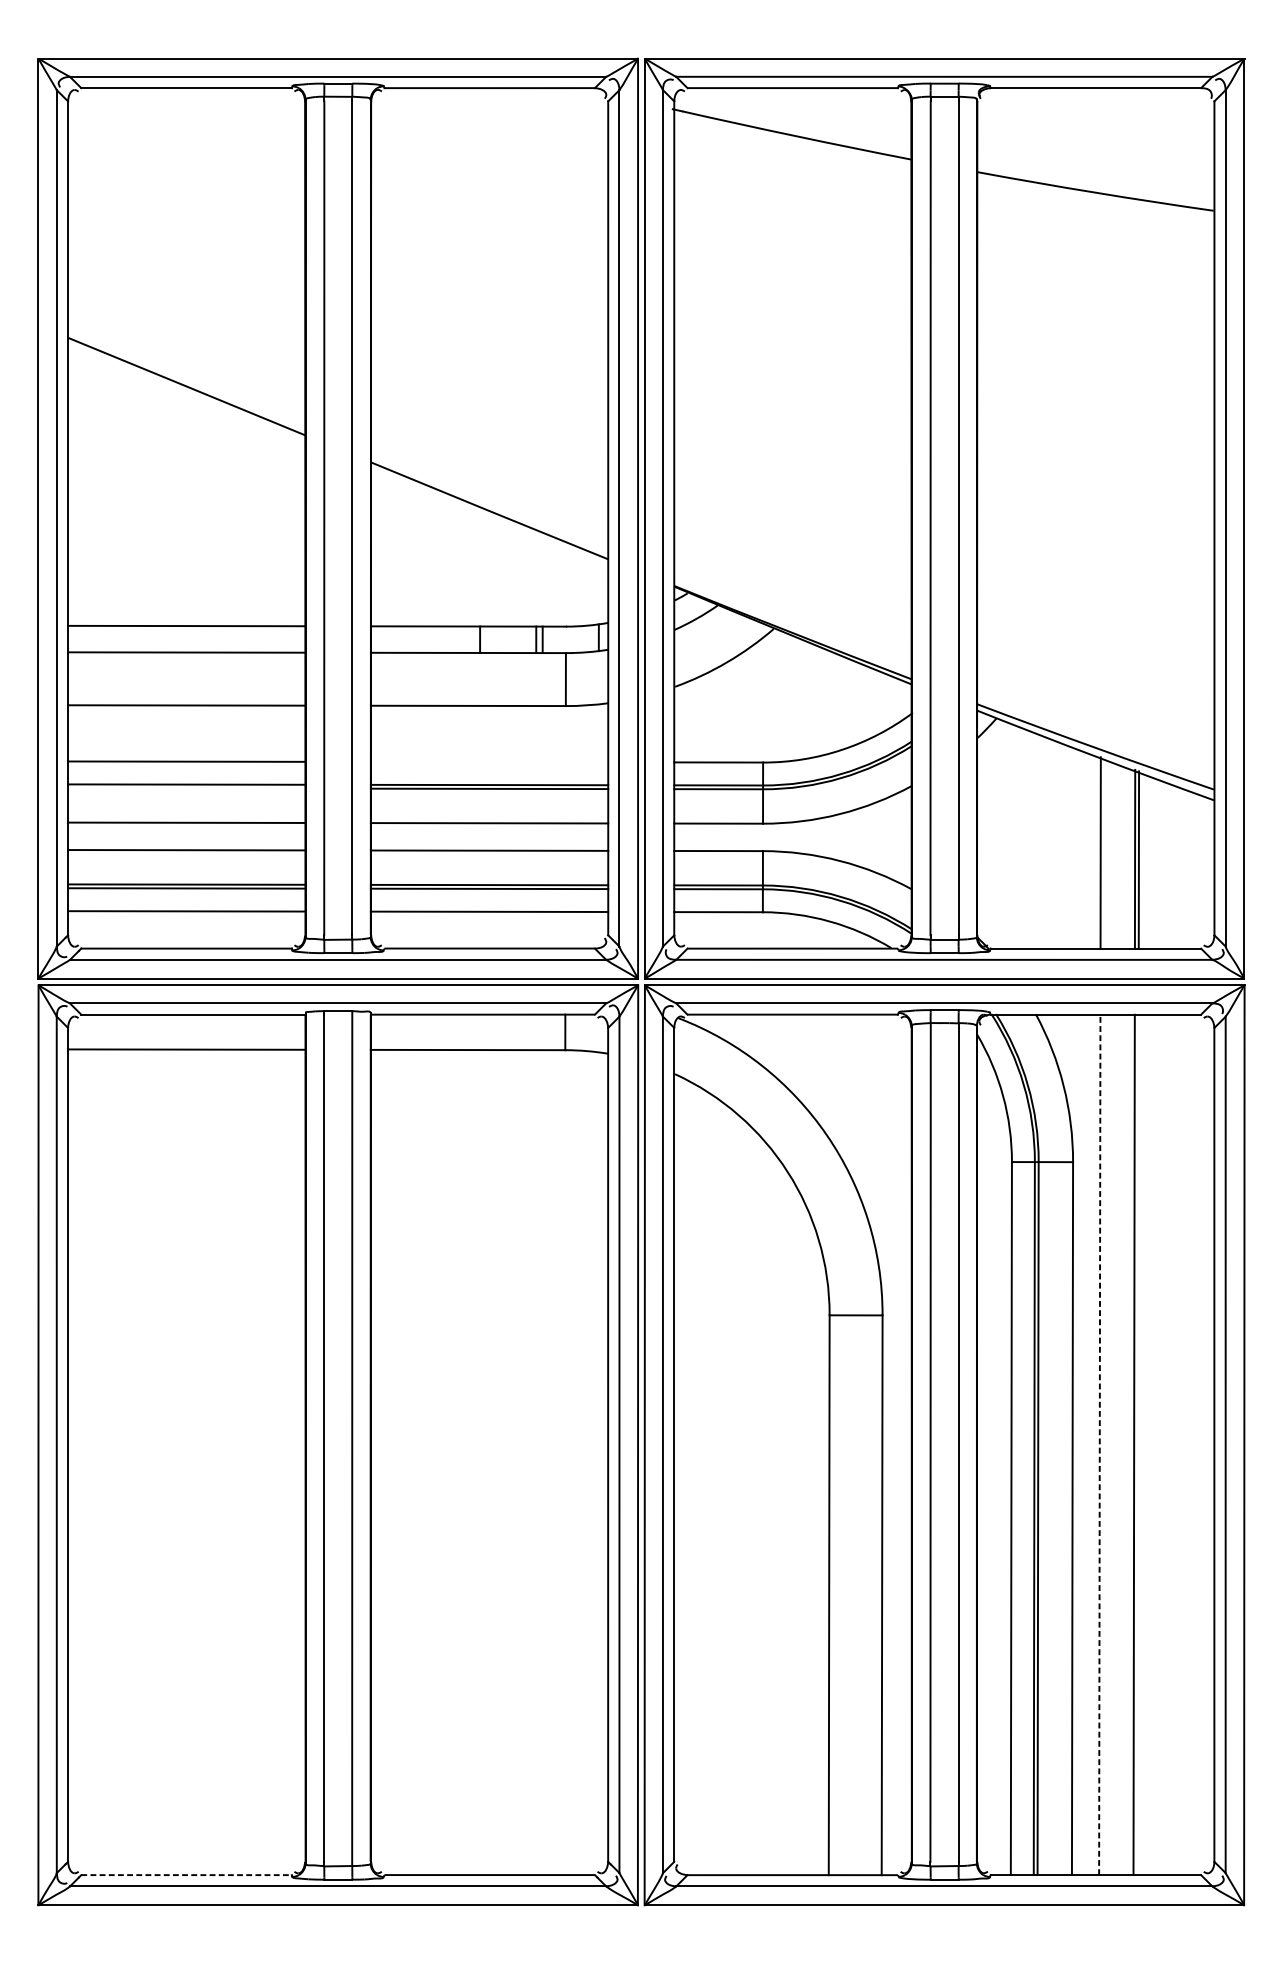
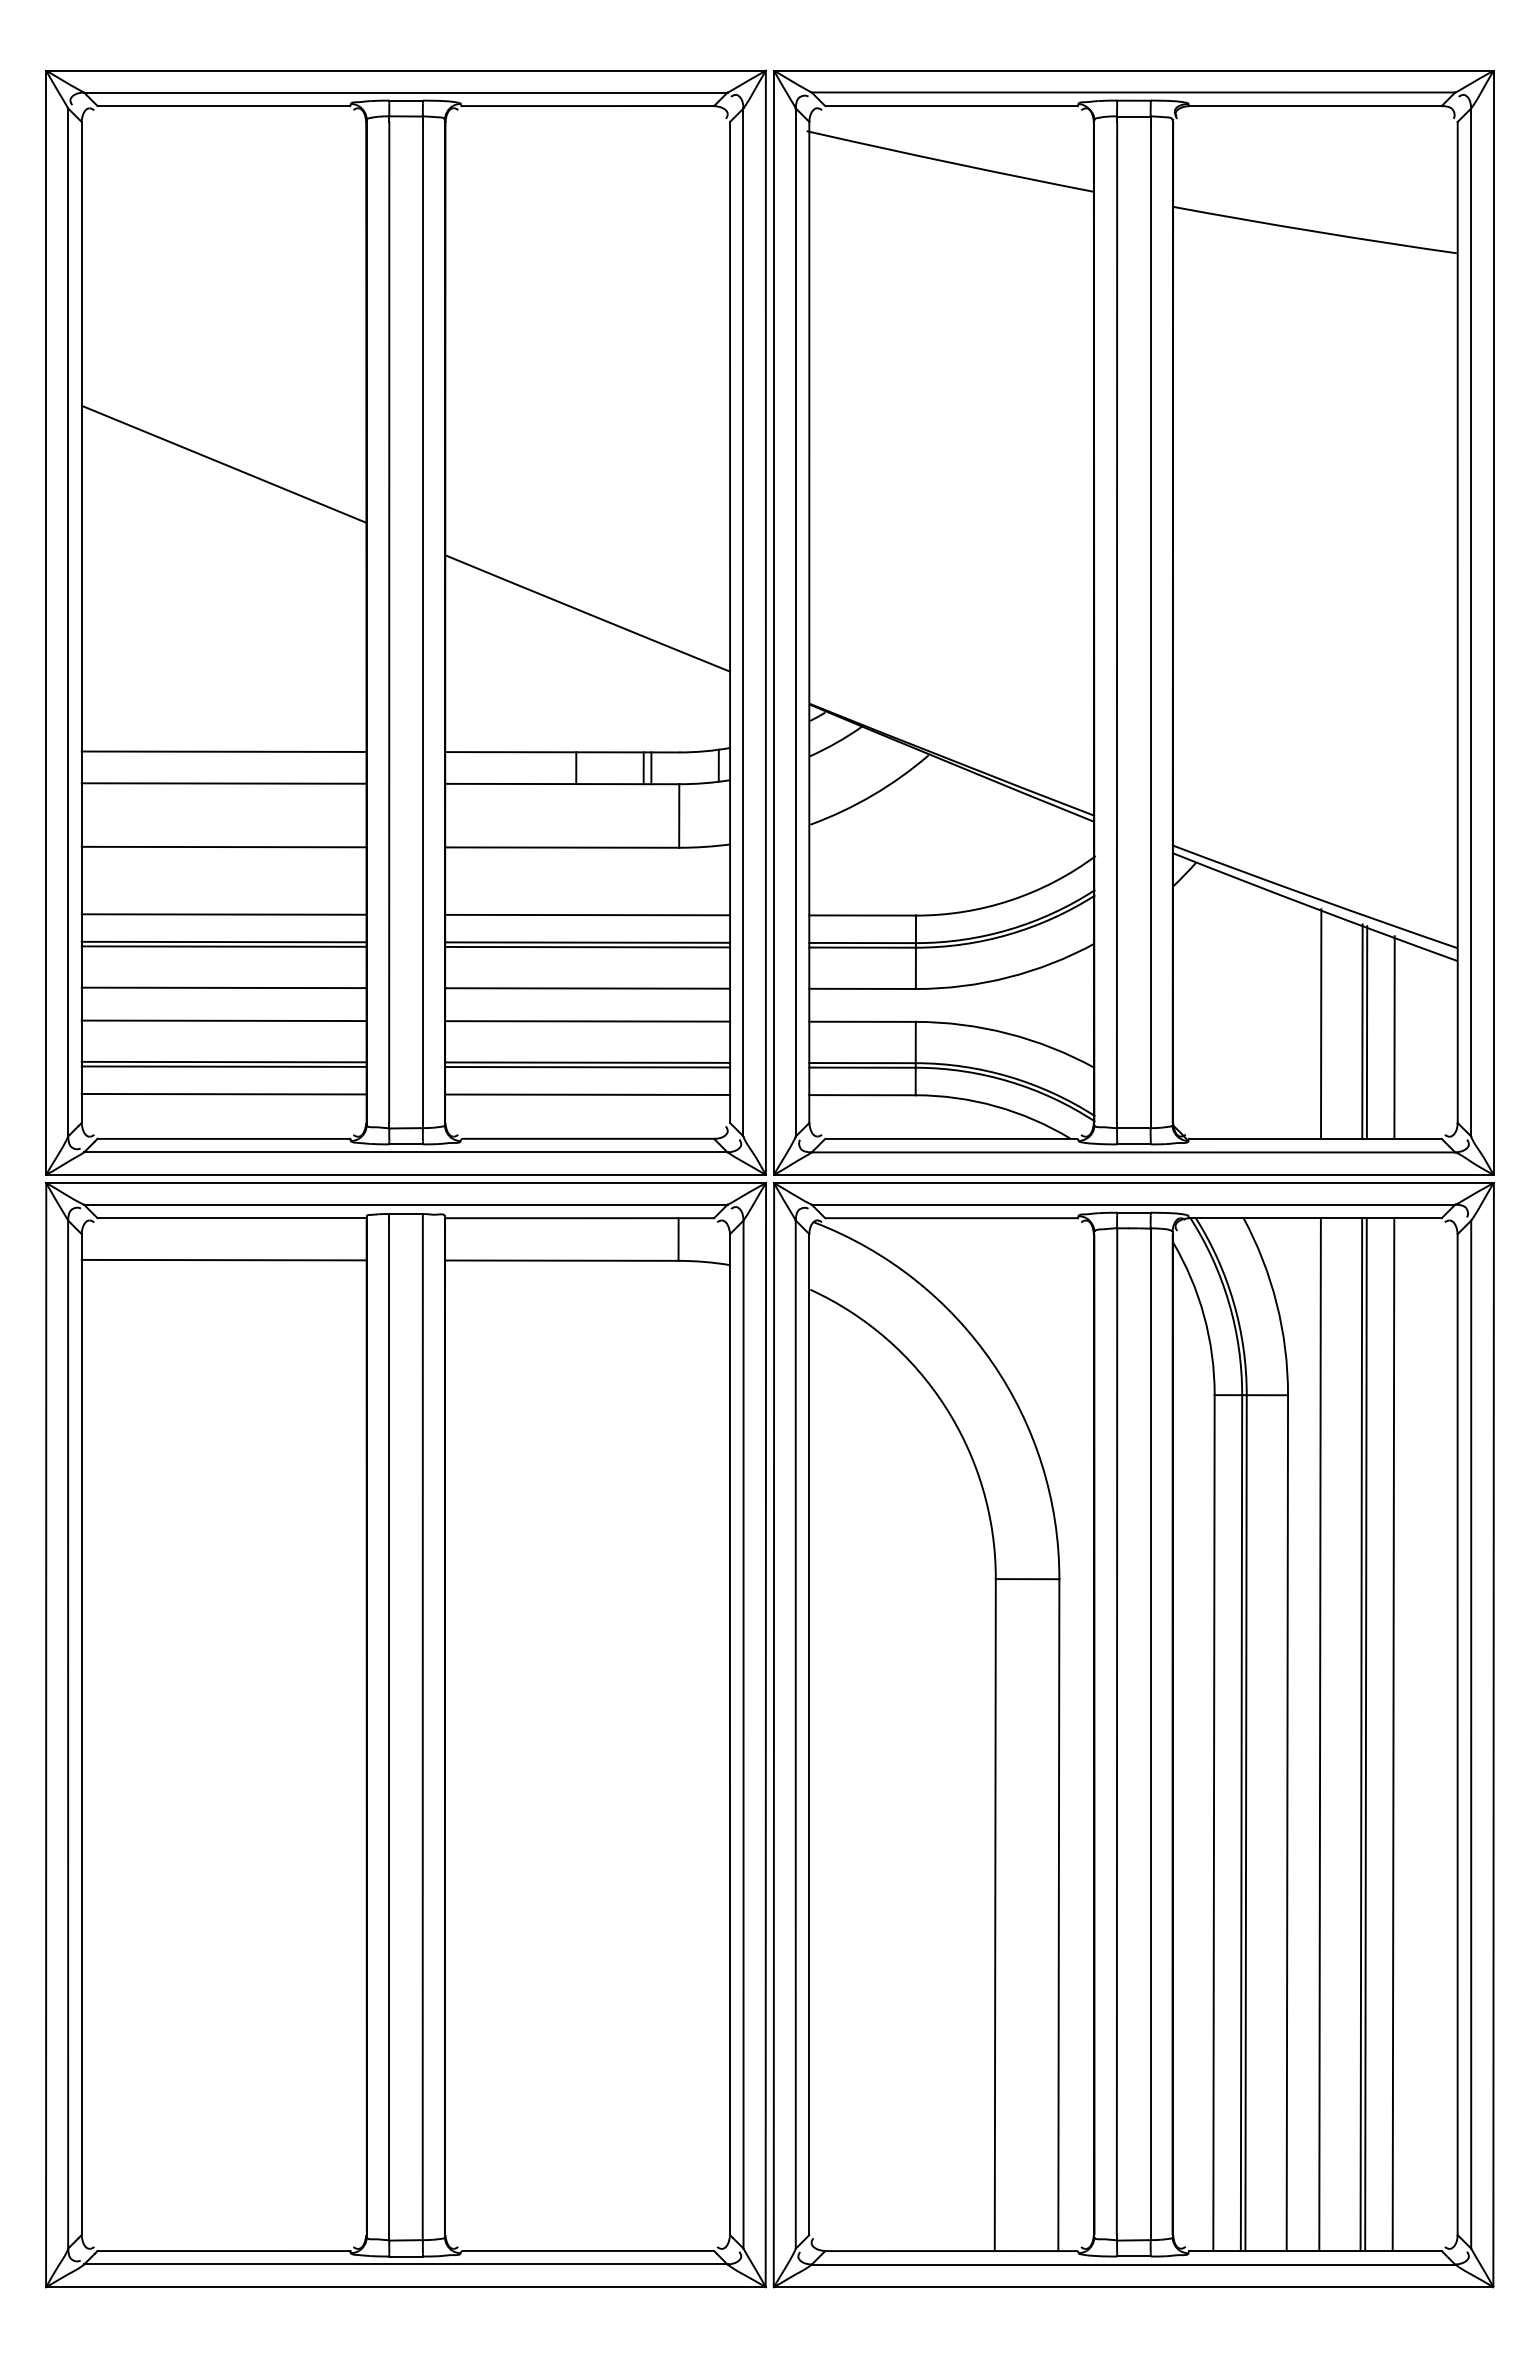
line: (489, 761) -> (587, 914), added
line: (186, 788) -> (223, 946), added
line: (1161, 864) -> (1394, 1037), added
line: (1100, 1444) -> (1320, 1734), dashed -> solid
line: (1137, 1444) -> (1365, 1734), added
line: (1160, 1444) -> (1393, 1734), added
line: (187, 1875) -> (224, 2251), dashed -> solid

